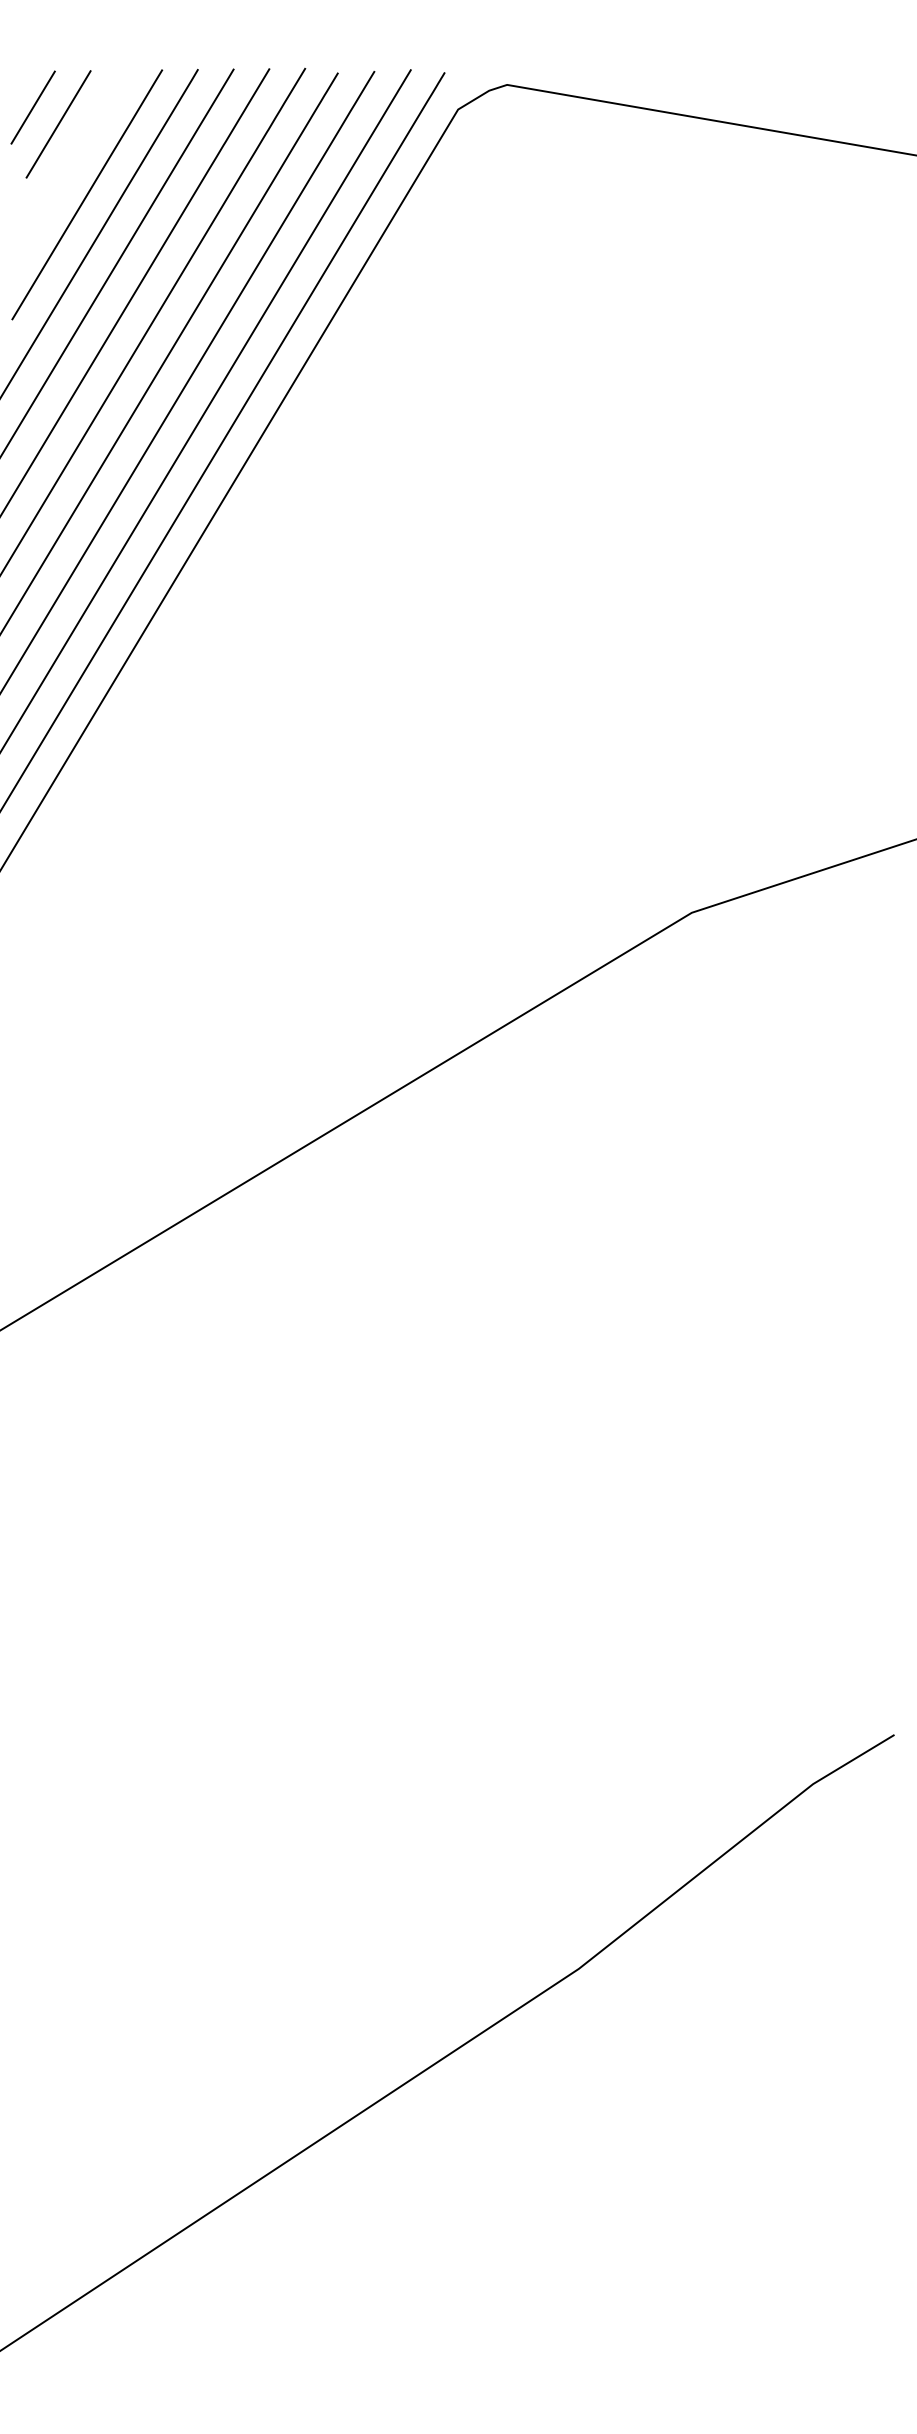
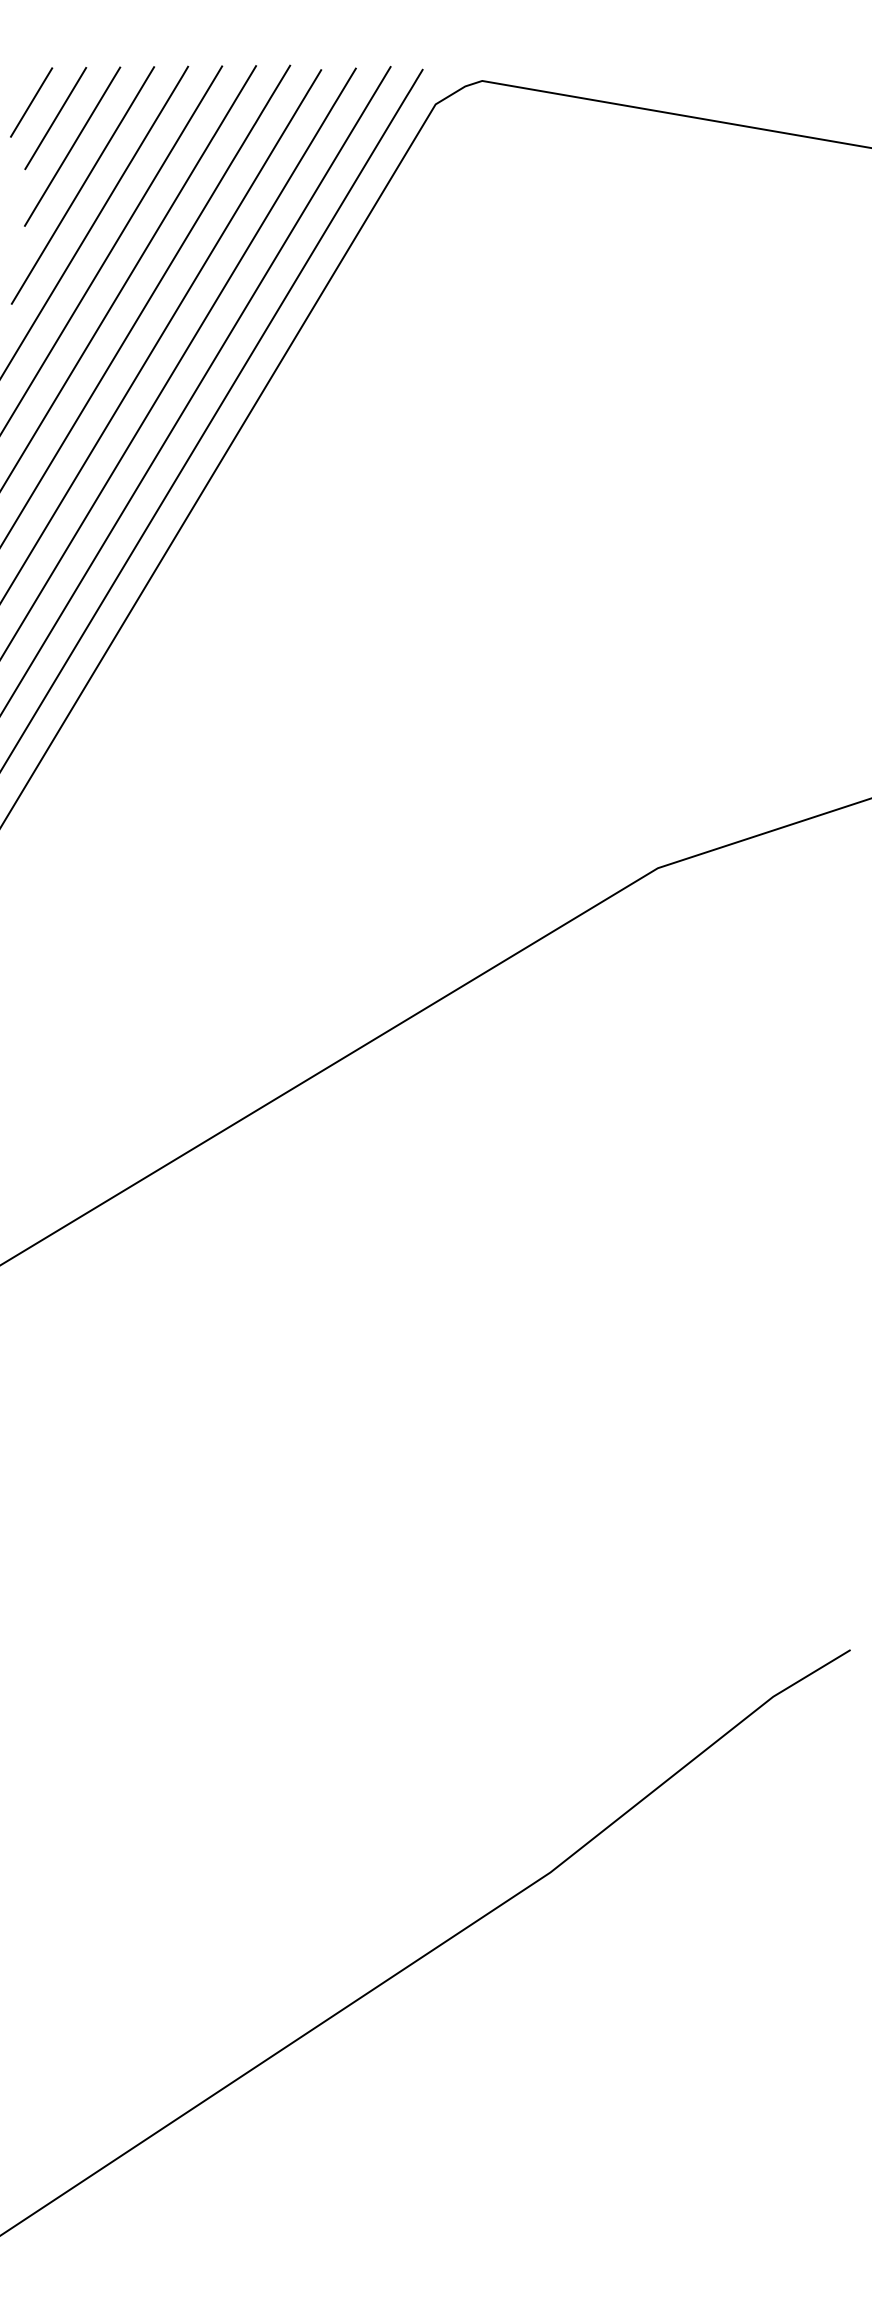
line: (76, 153) -> (72, 146), added

